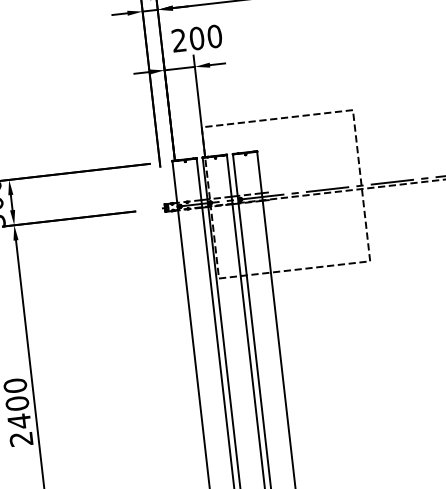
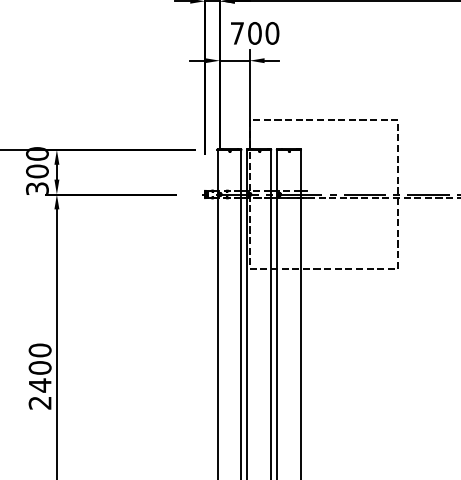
text: (178, 40) -> (236, 33), 200 -> 700

